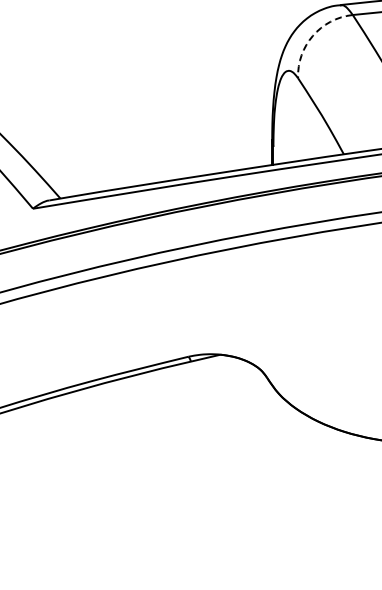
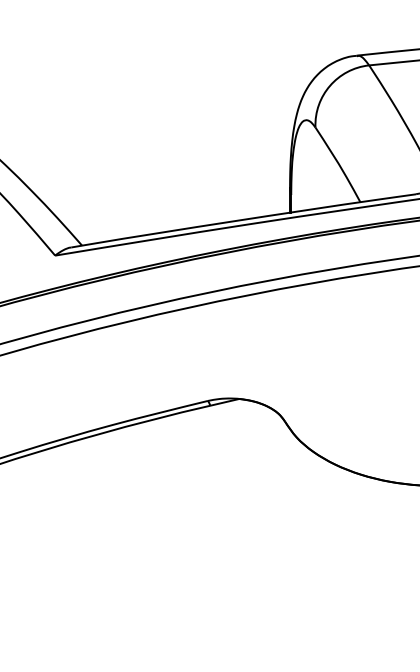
arc: (313, 35) -> (330, 85), dashed -> solid

